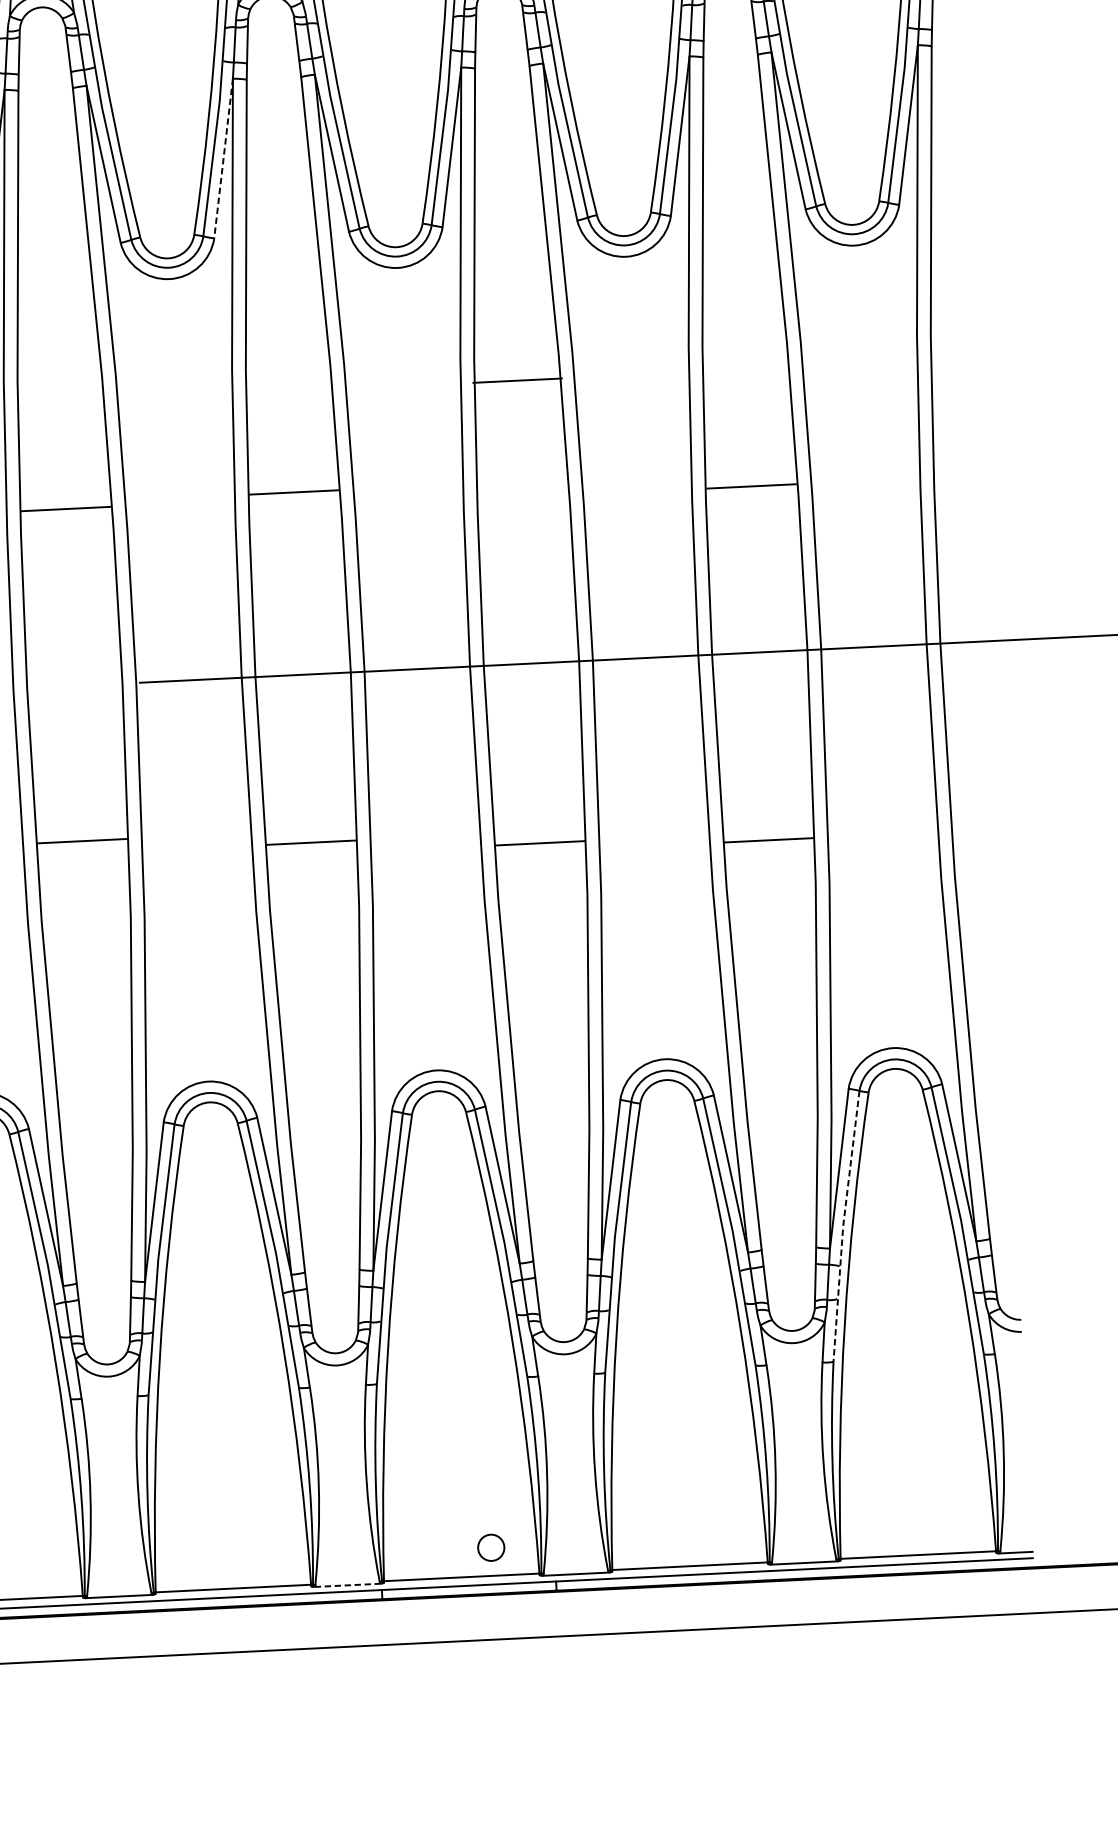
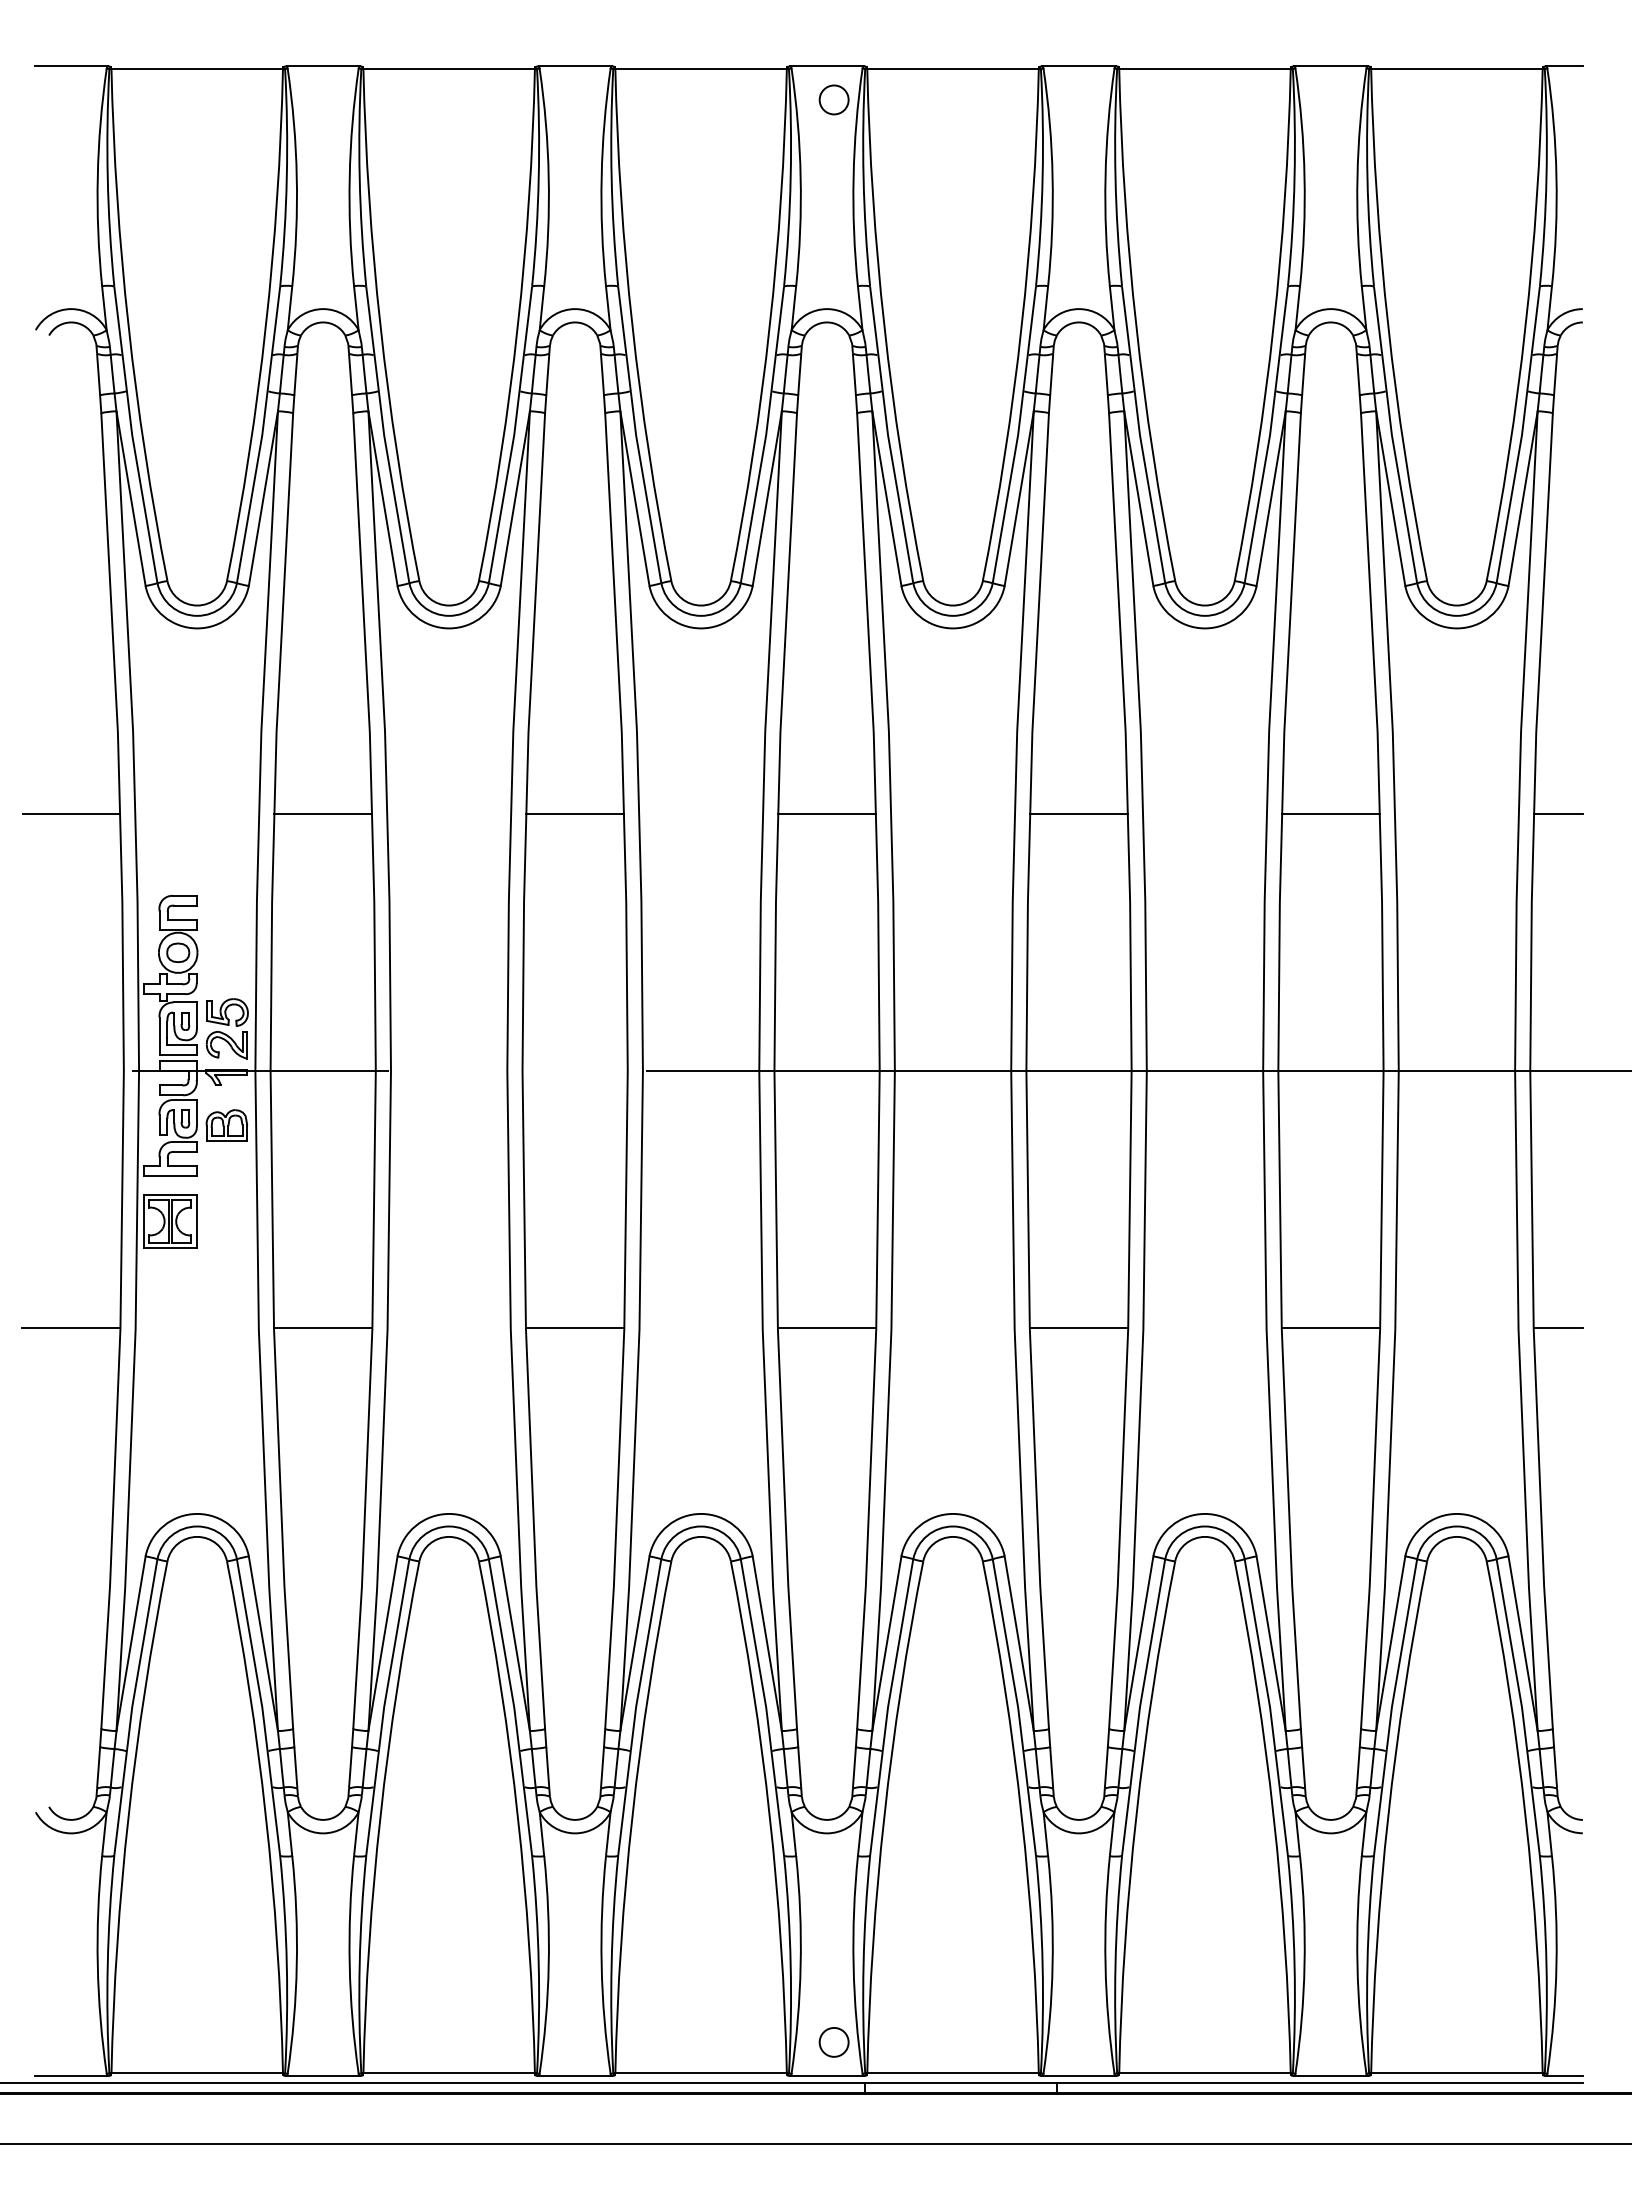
line: (223, 158) -> (767, 498), dashed -> solid
line: (517, 380) -> (1078, 813), moved
line: (954, 408) -> (1558, 813), added
line: (751, 486) -> (1330, 813), moved
line: (293, 492) -> (826, 813), moved
line: (65, 508) -> (574, 813), moved
line: (768, 840) -> (1330, 1328), moved
line: (81, 841) -> (574, 1328), moved
line: (310, 842) -> (826, 1328), moved
line: (539, 843) -> (1078, 1328), moved
line: (976, 875) -> (1557, 1328), added
line: (842, 1225) -> (1391, 1706), dashed -> solid
circle: (490, 1547) -> (833, 2042), moved
line: (348, 1585) -> (827, 2076), dashed -> solid

